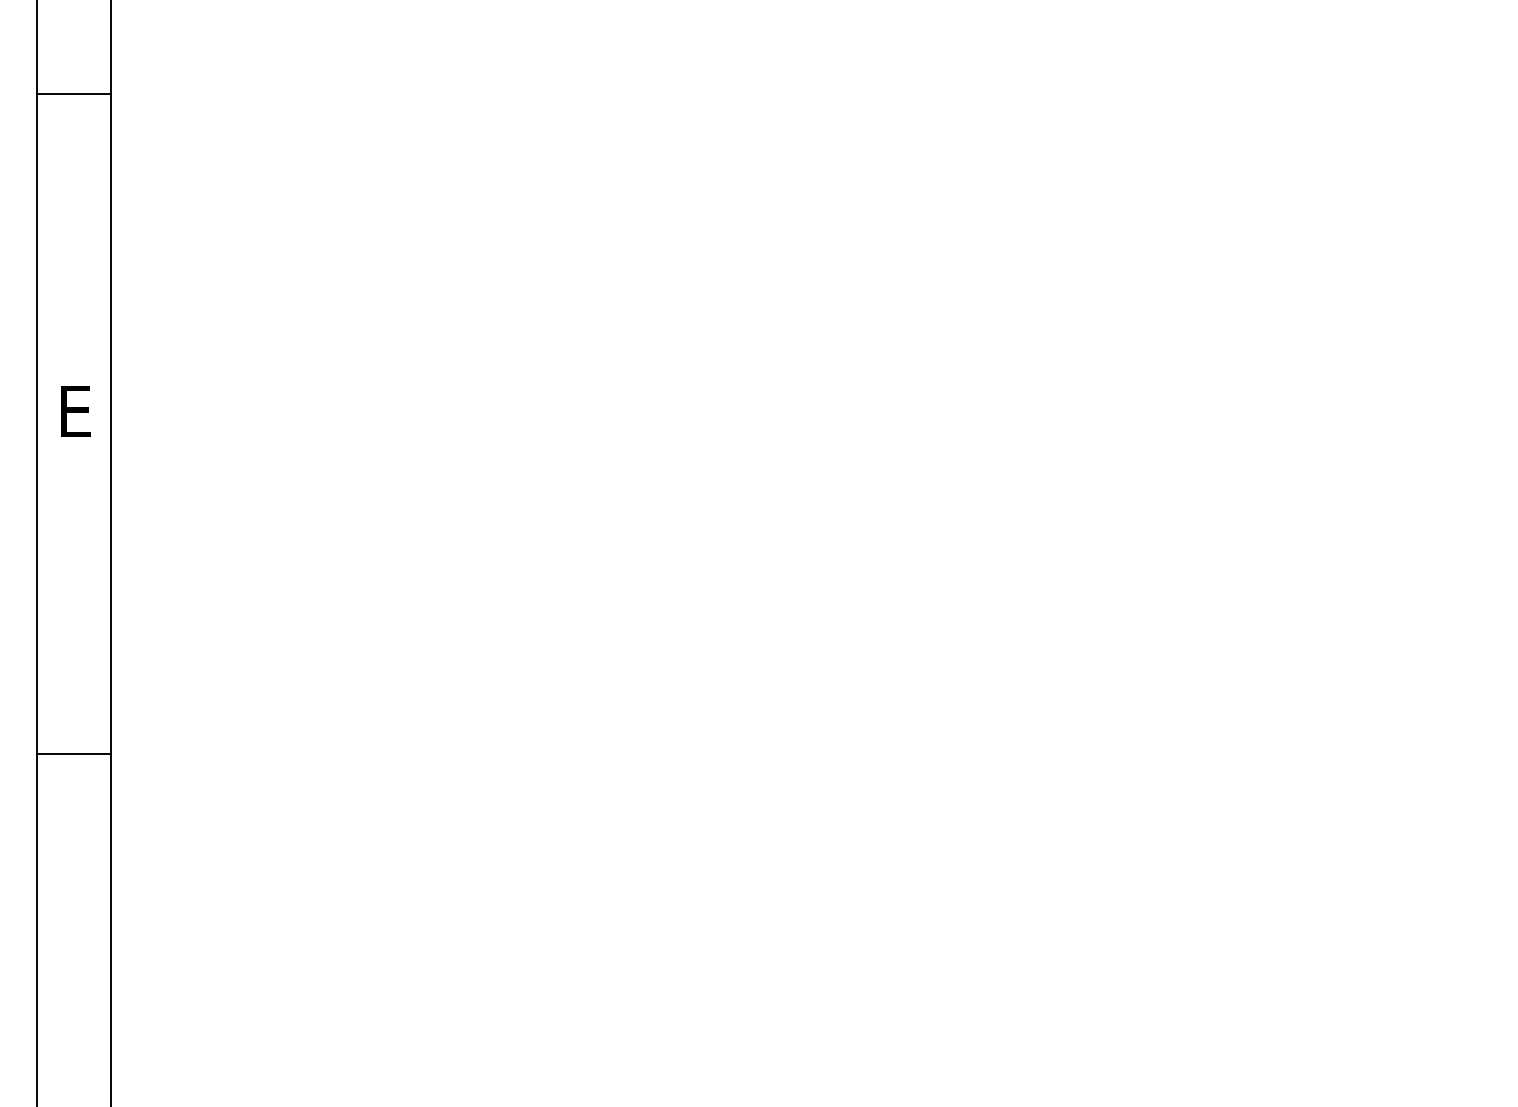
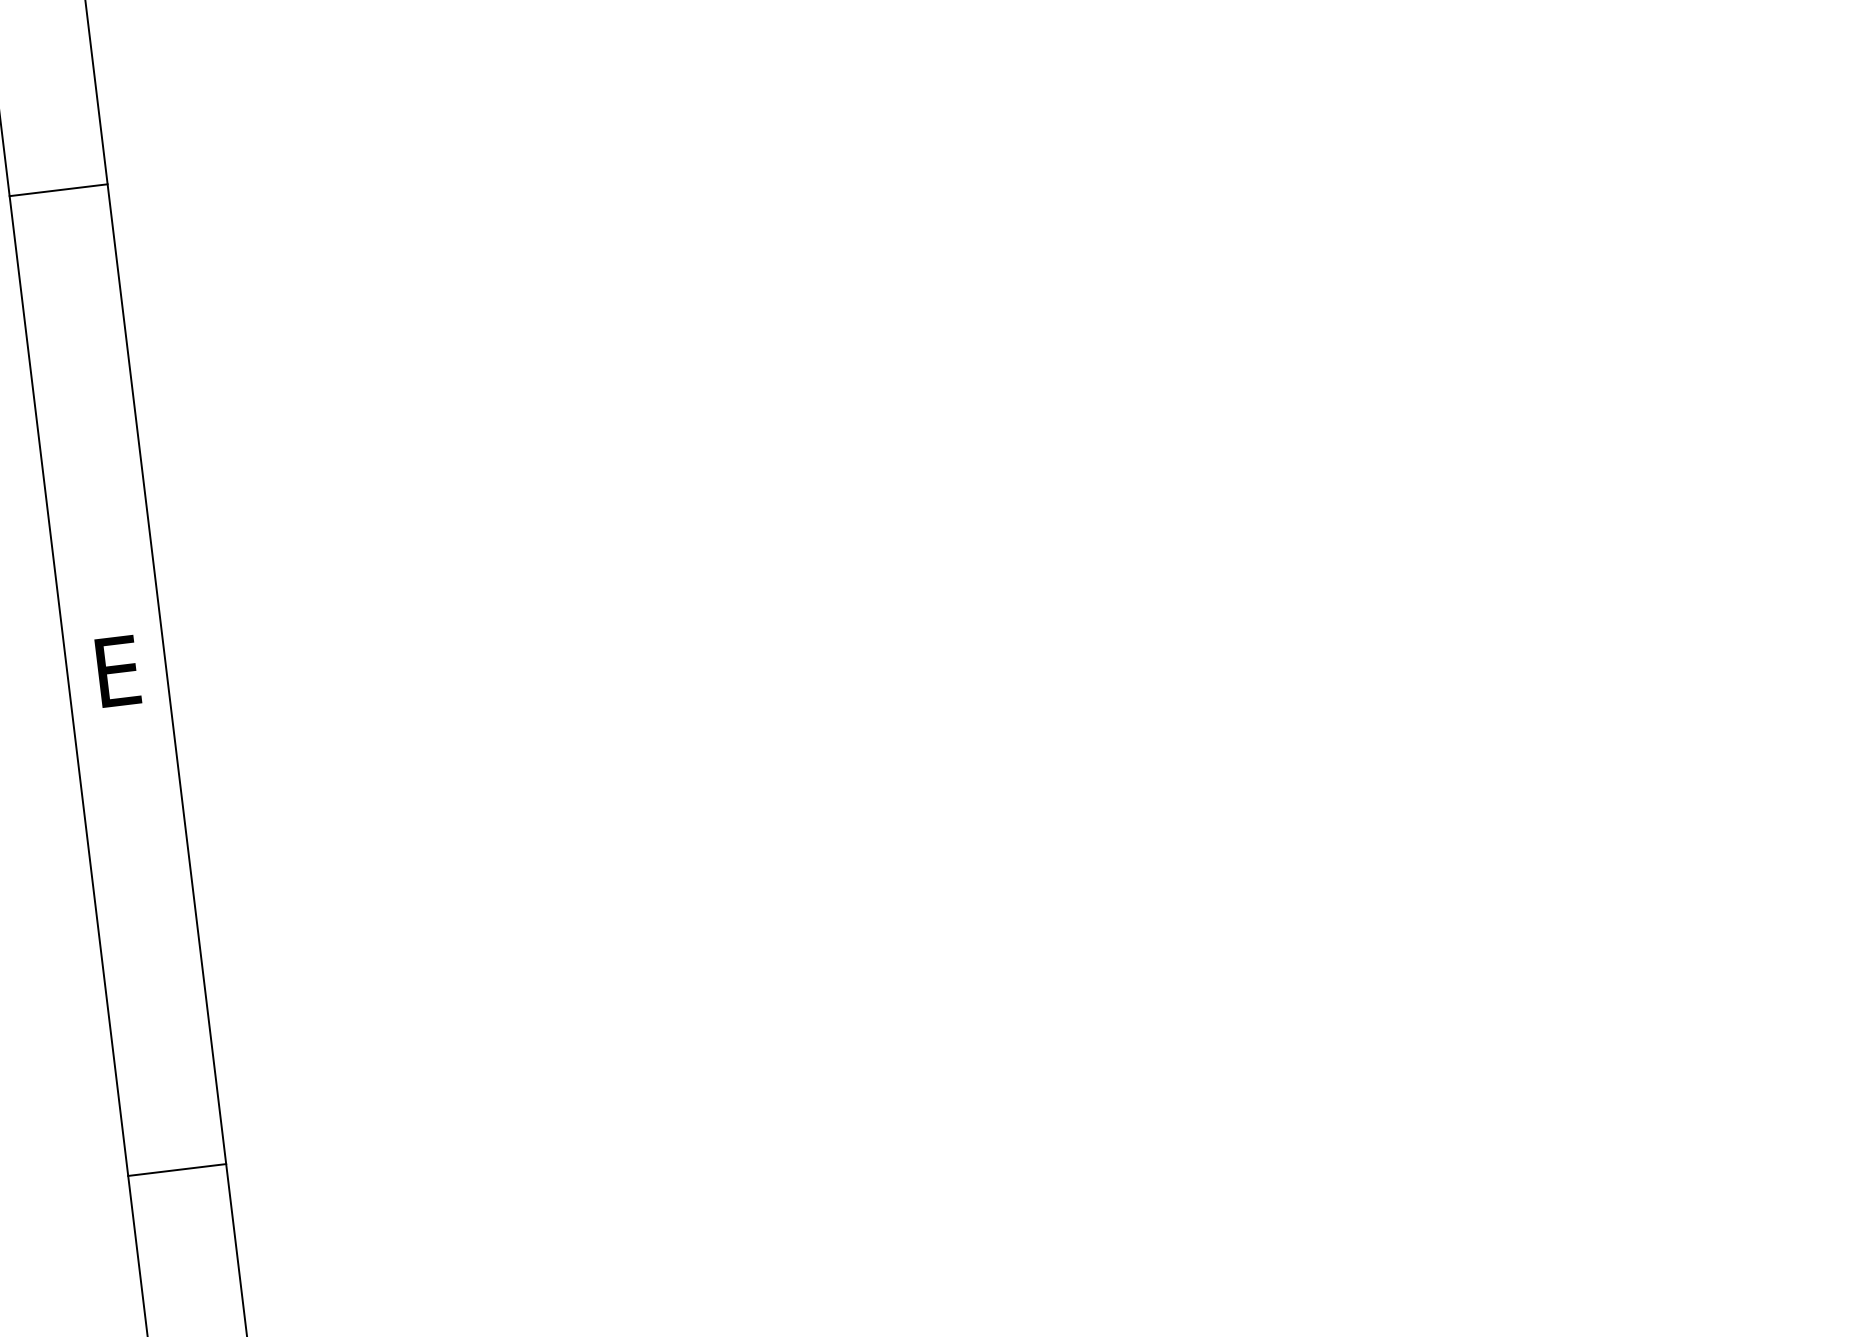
line: (74, 94) -> (58, 190), moved
line: (74, 754) -> (177, 1170), moved

